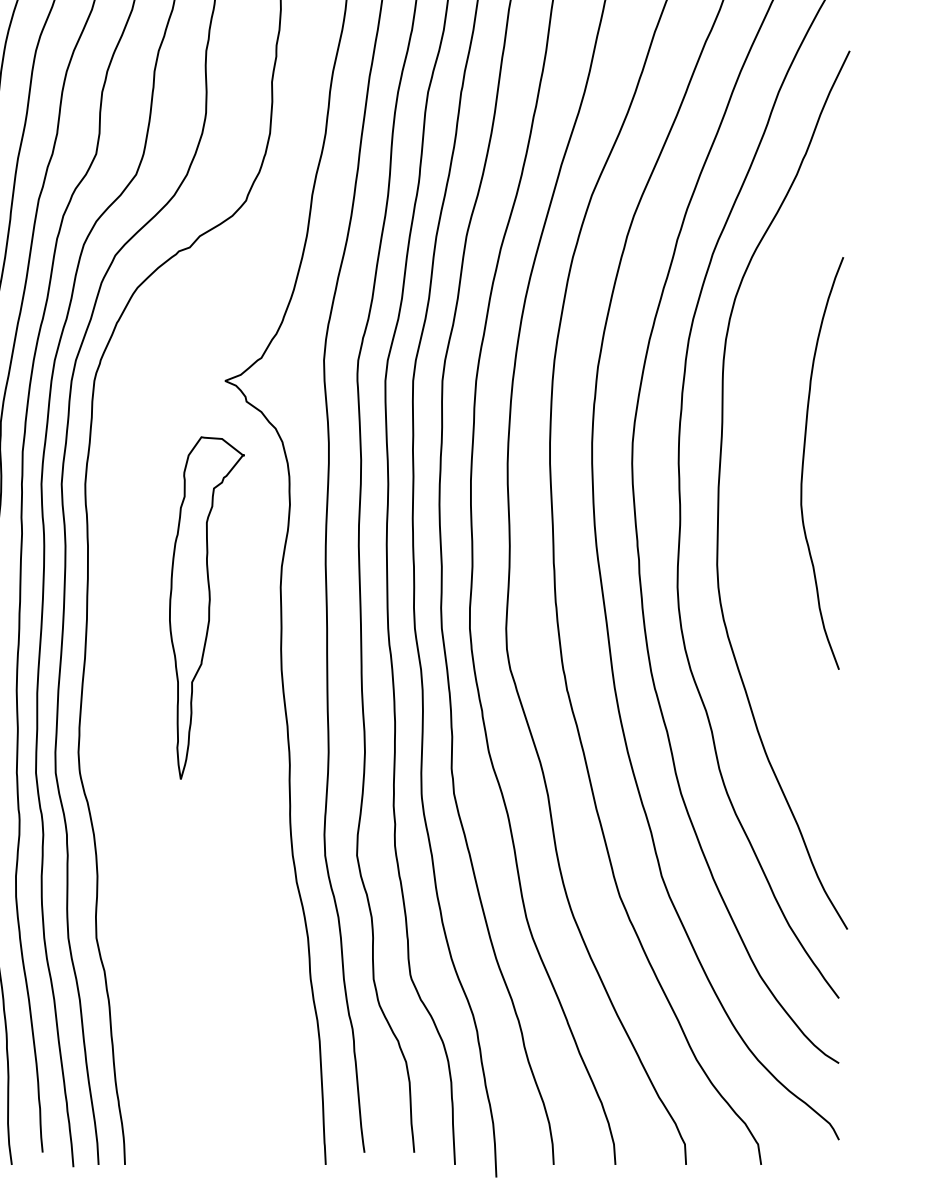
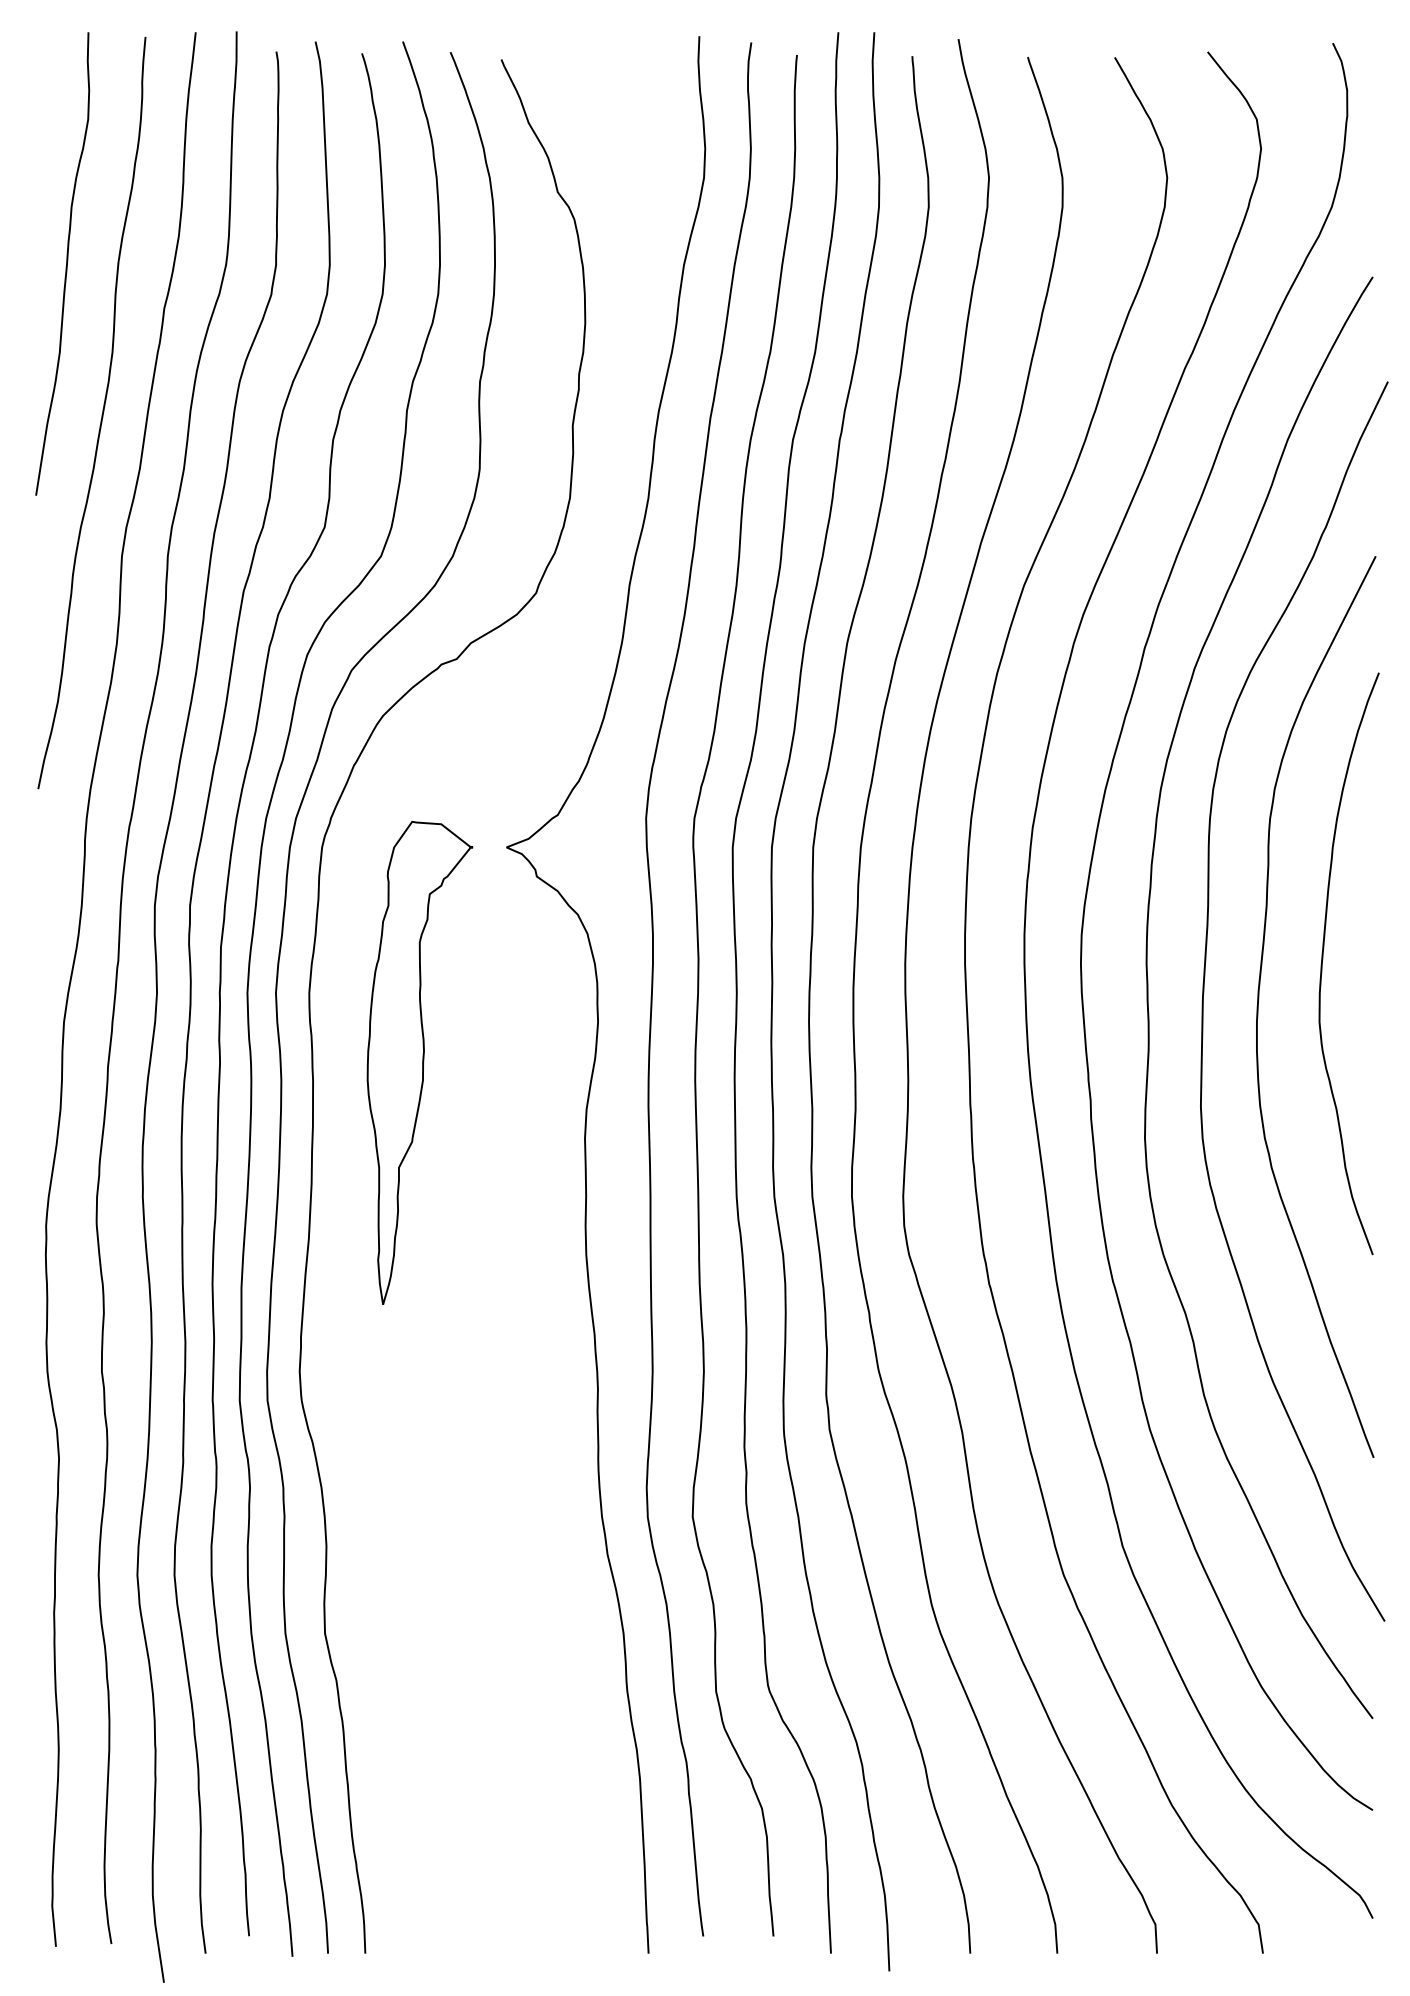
curve: (758, 488) -> (1259, 999), added
part: (206, 607) -> (419, 1062), moved

